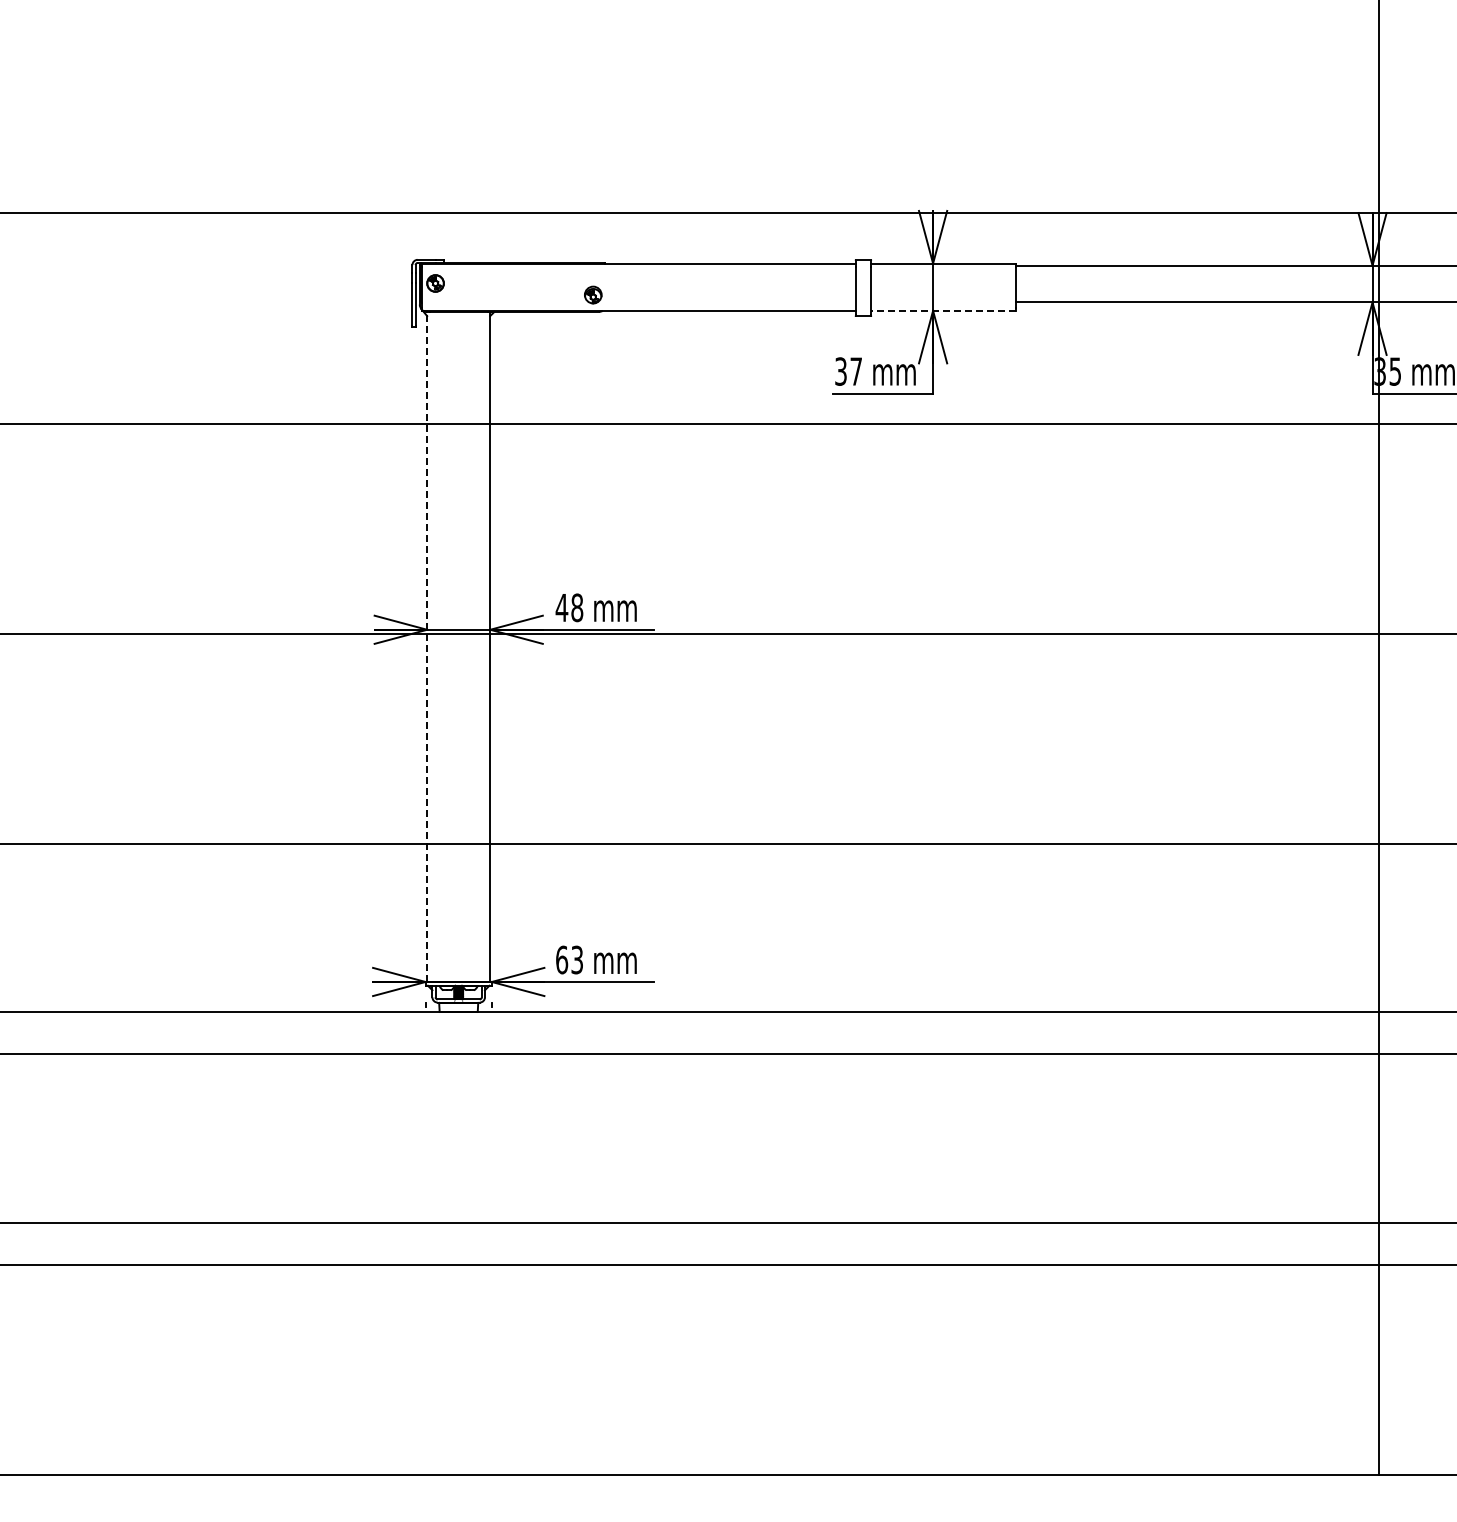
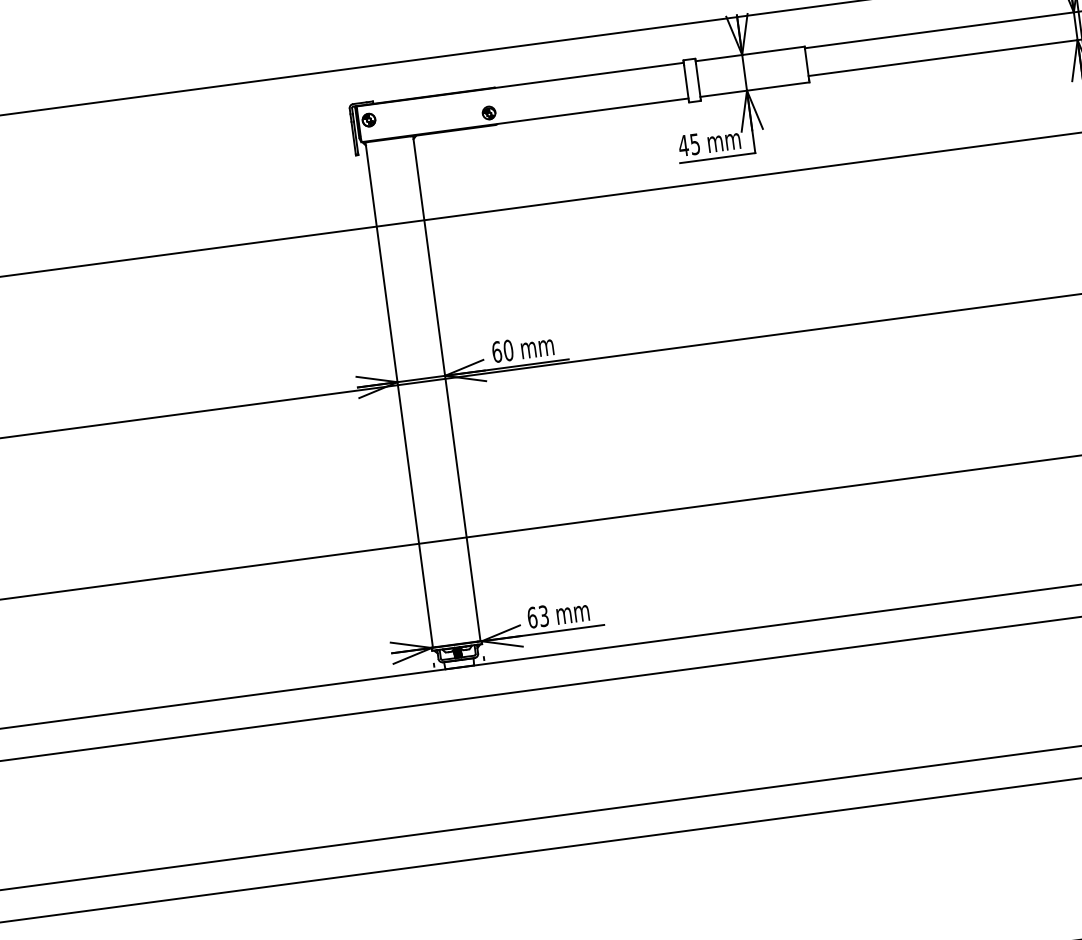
line: (943, 310) -> (754, 89), dashed -> solid
text: (847, 371) -> (688, 145), 37 -> 45
text: (569, 607) -> (502, 351), 48 -> 60
line: (427, 646) -> (399, 394), dashed -> solid

